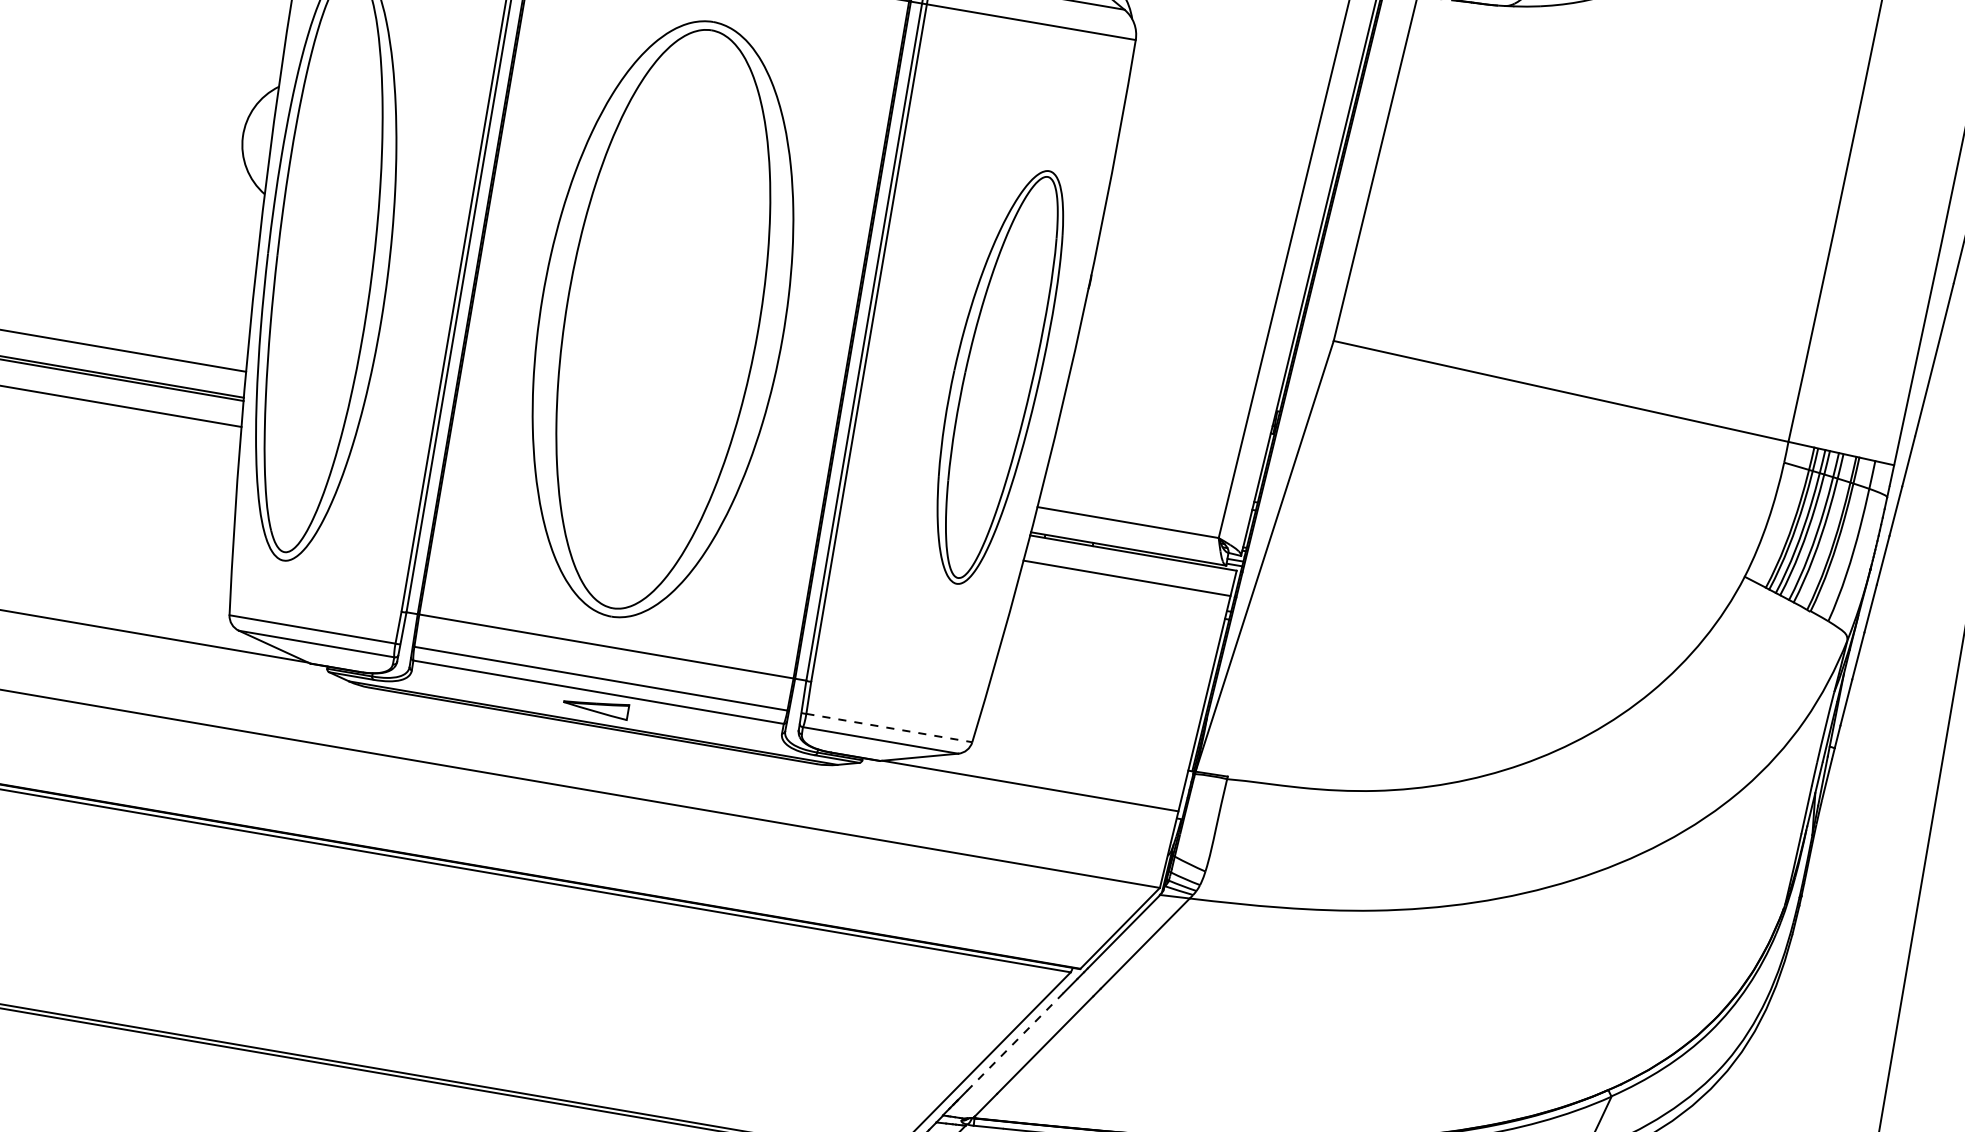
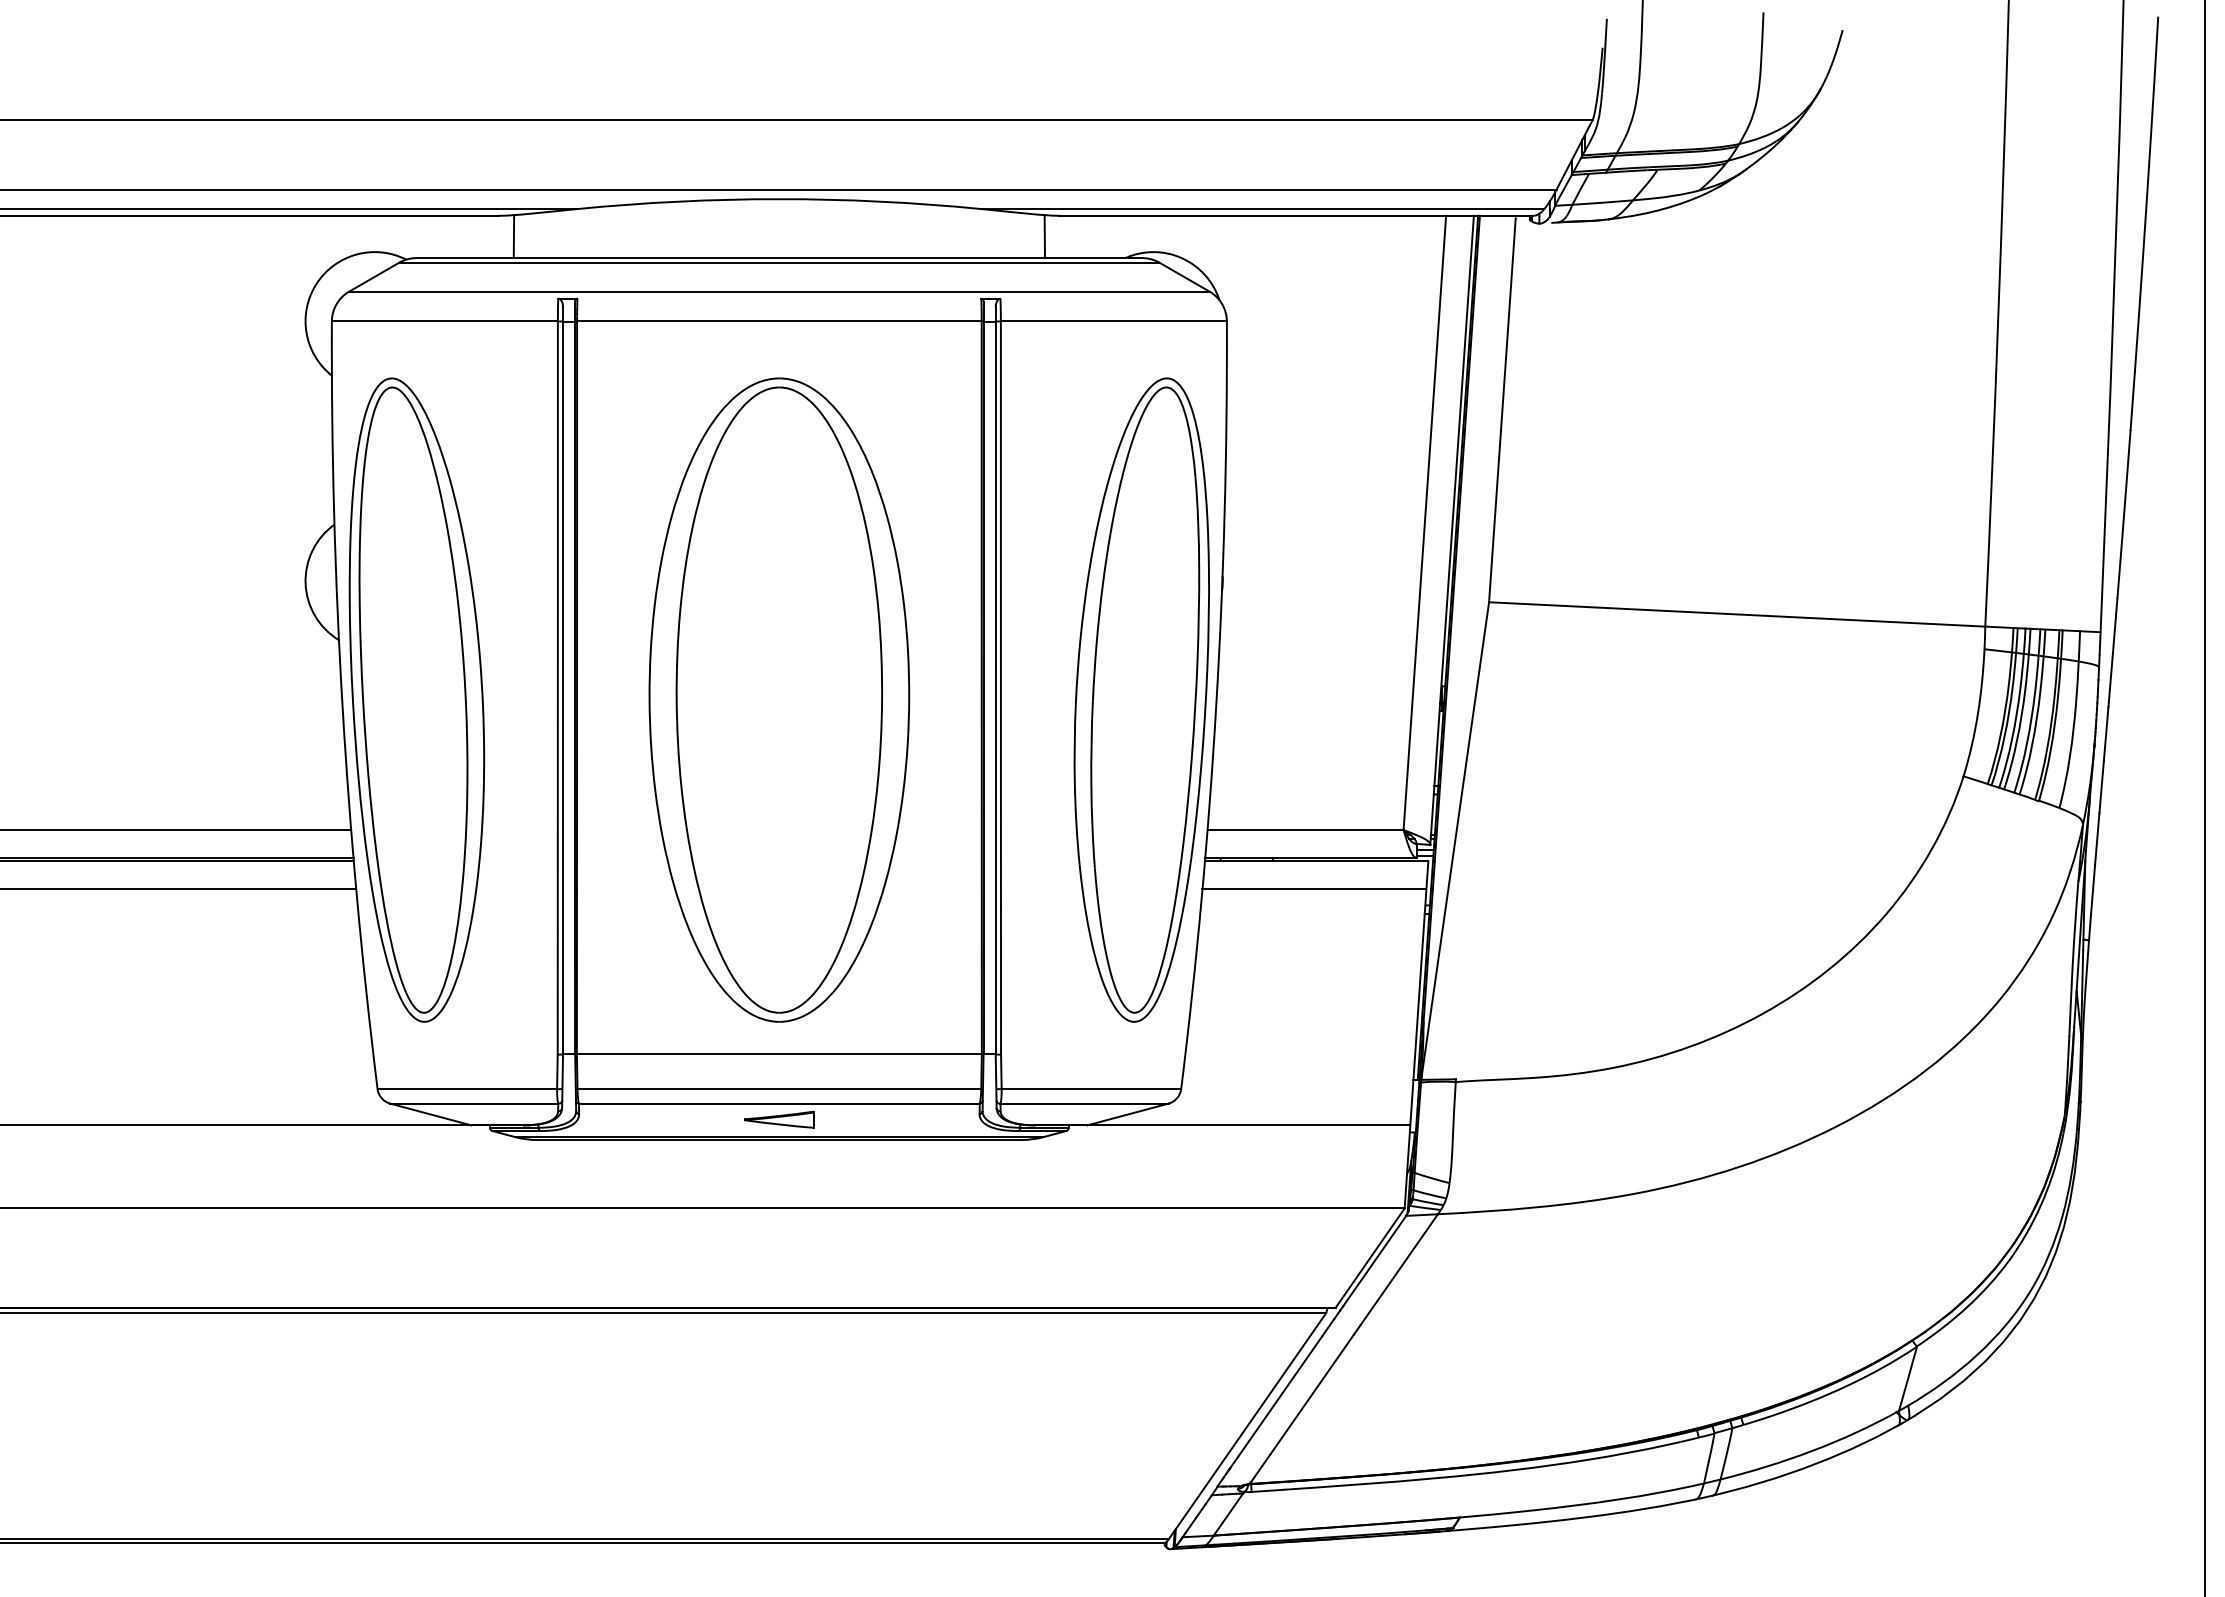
part: (997, 375) -> (1141, 699), size x1.43
line: (889, 728) -> (1091, 1089), dashed -> solid
line: (1015, 1042) -> (1280, 1396), dashed -> solid

